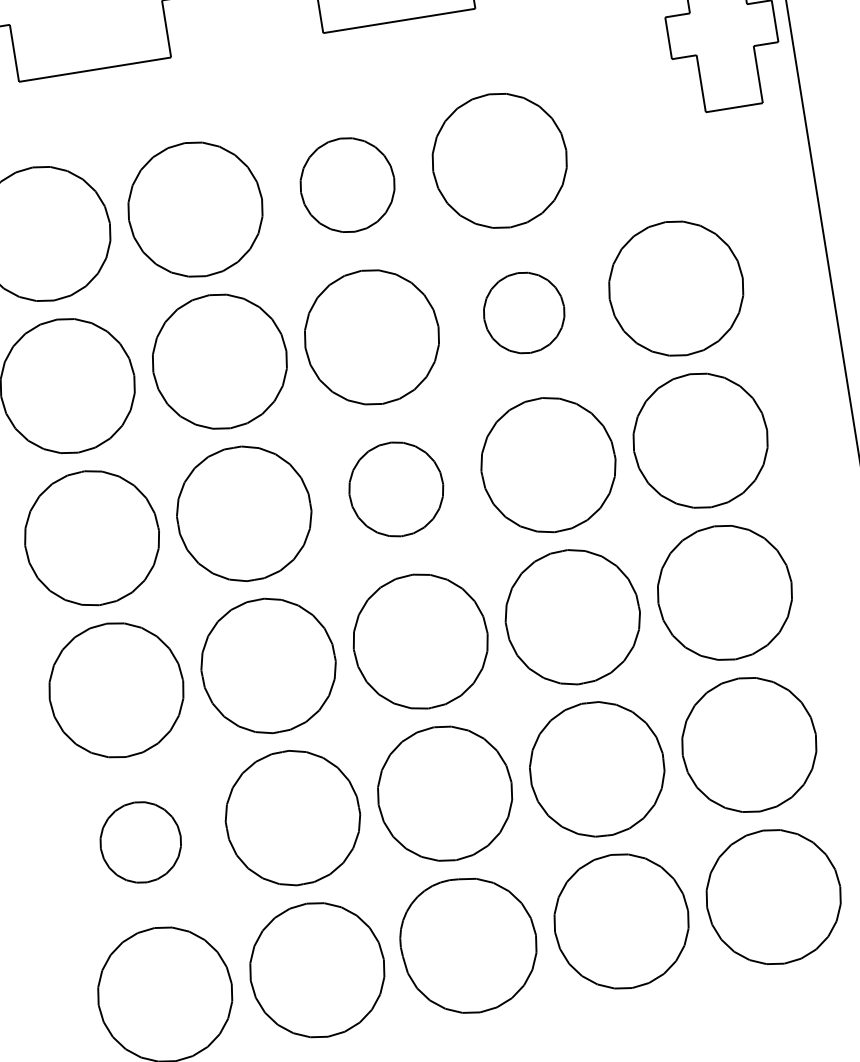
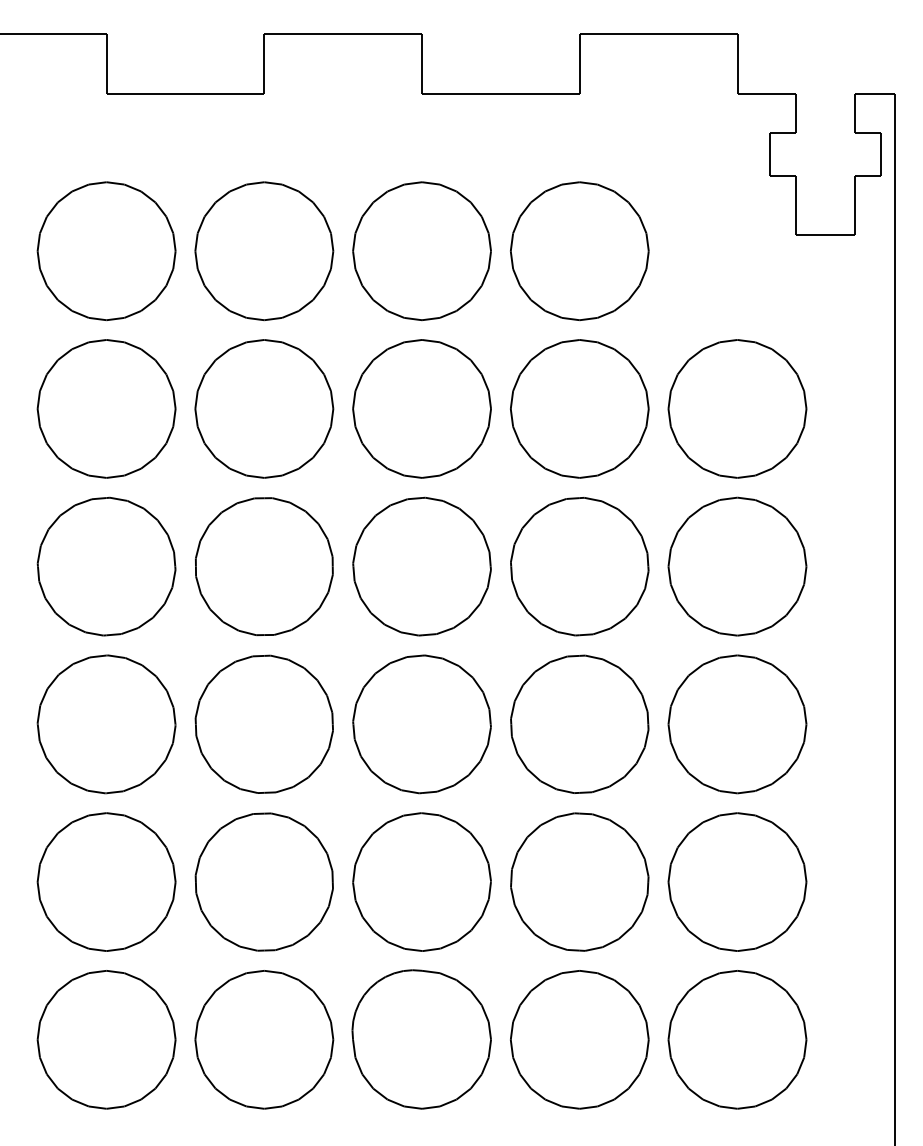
part: (346, 184) -> (421, 250), size x1.43
part: (523, 312) -> (579, 408), size x1.67
part: (395, 489) -> (421, 566), size x1.43
part: (140, 841) -> (106, 881), size x1.67

